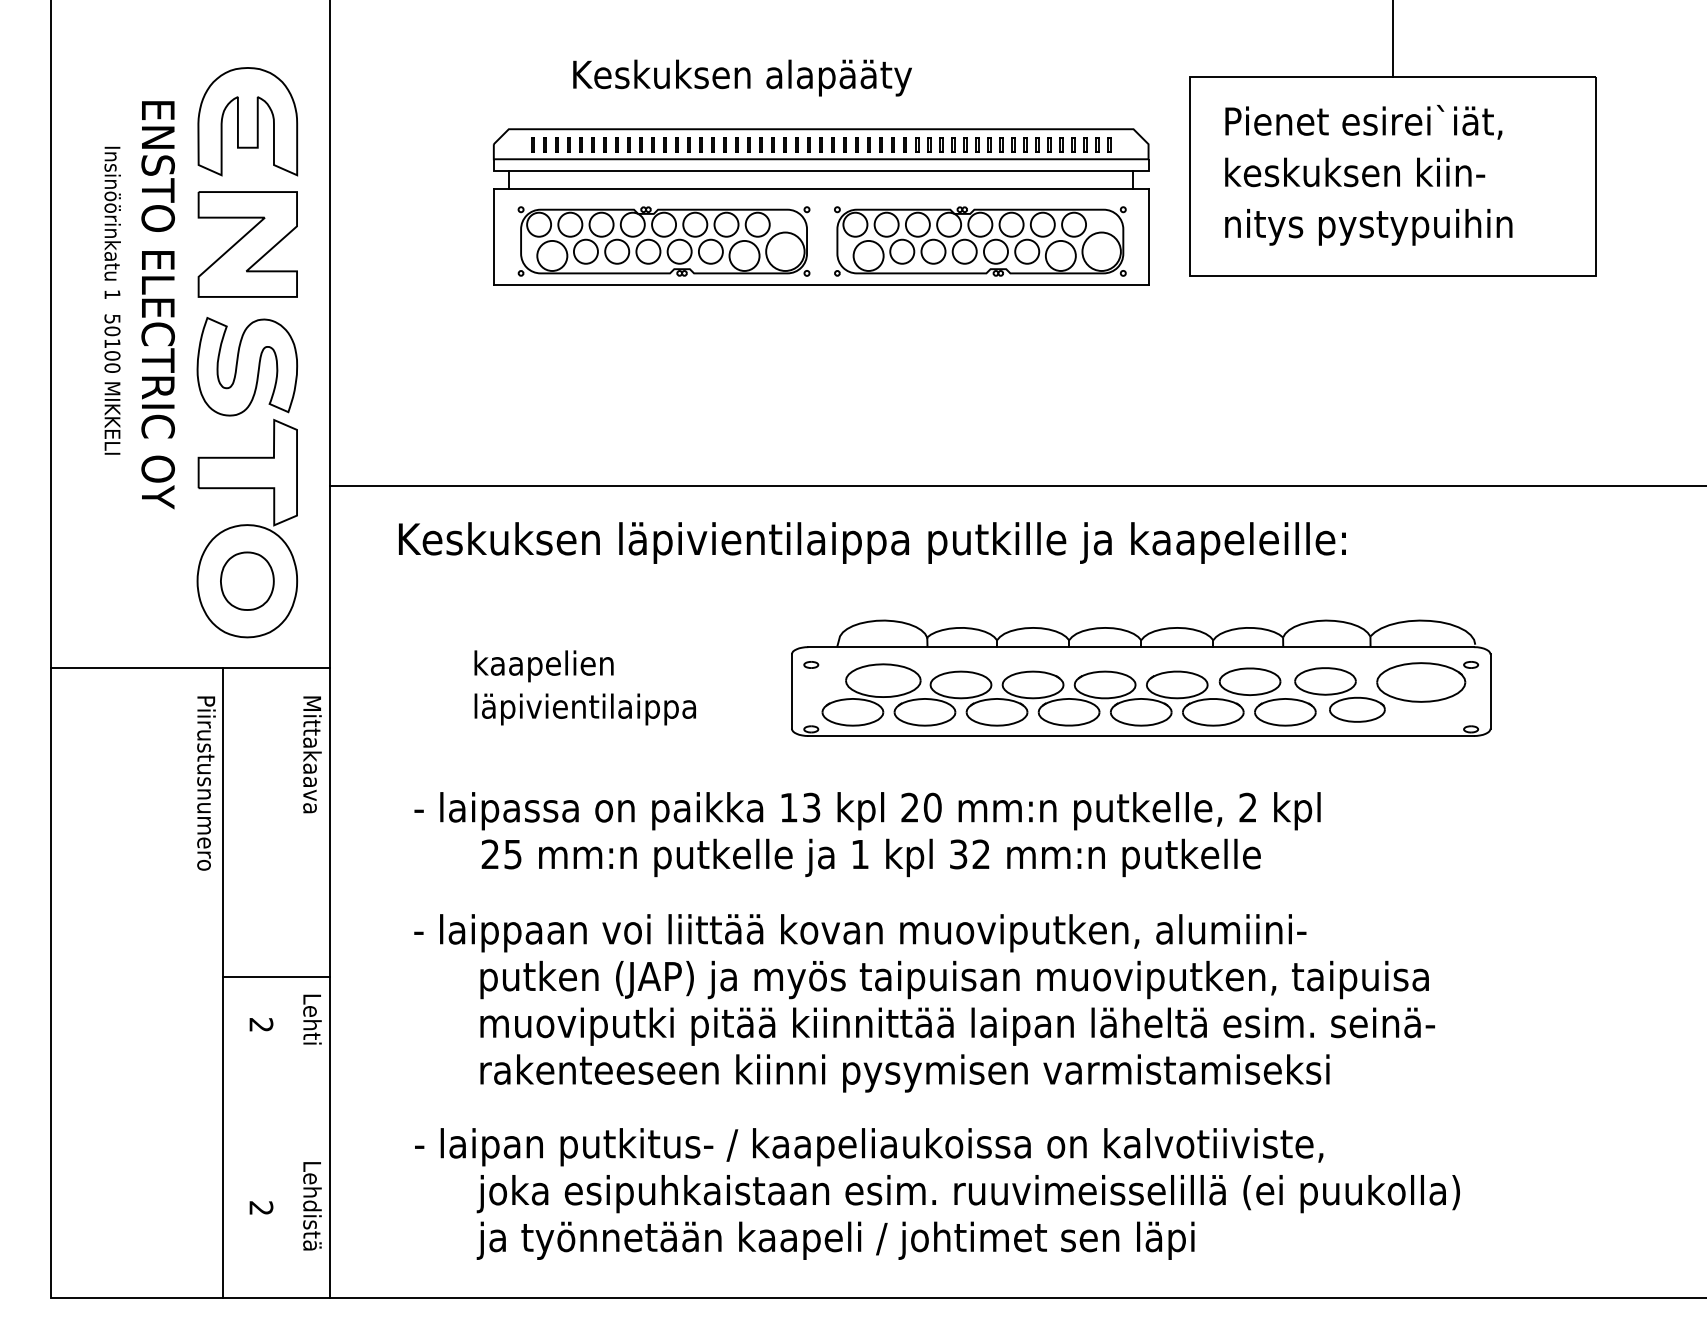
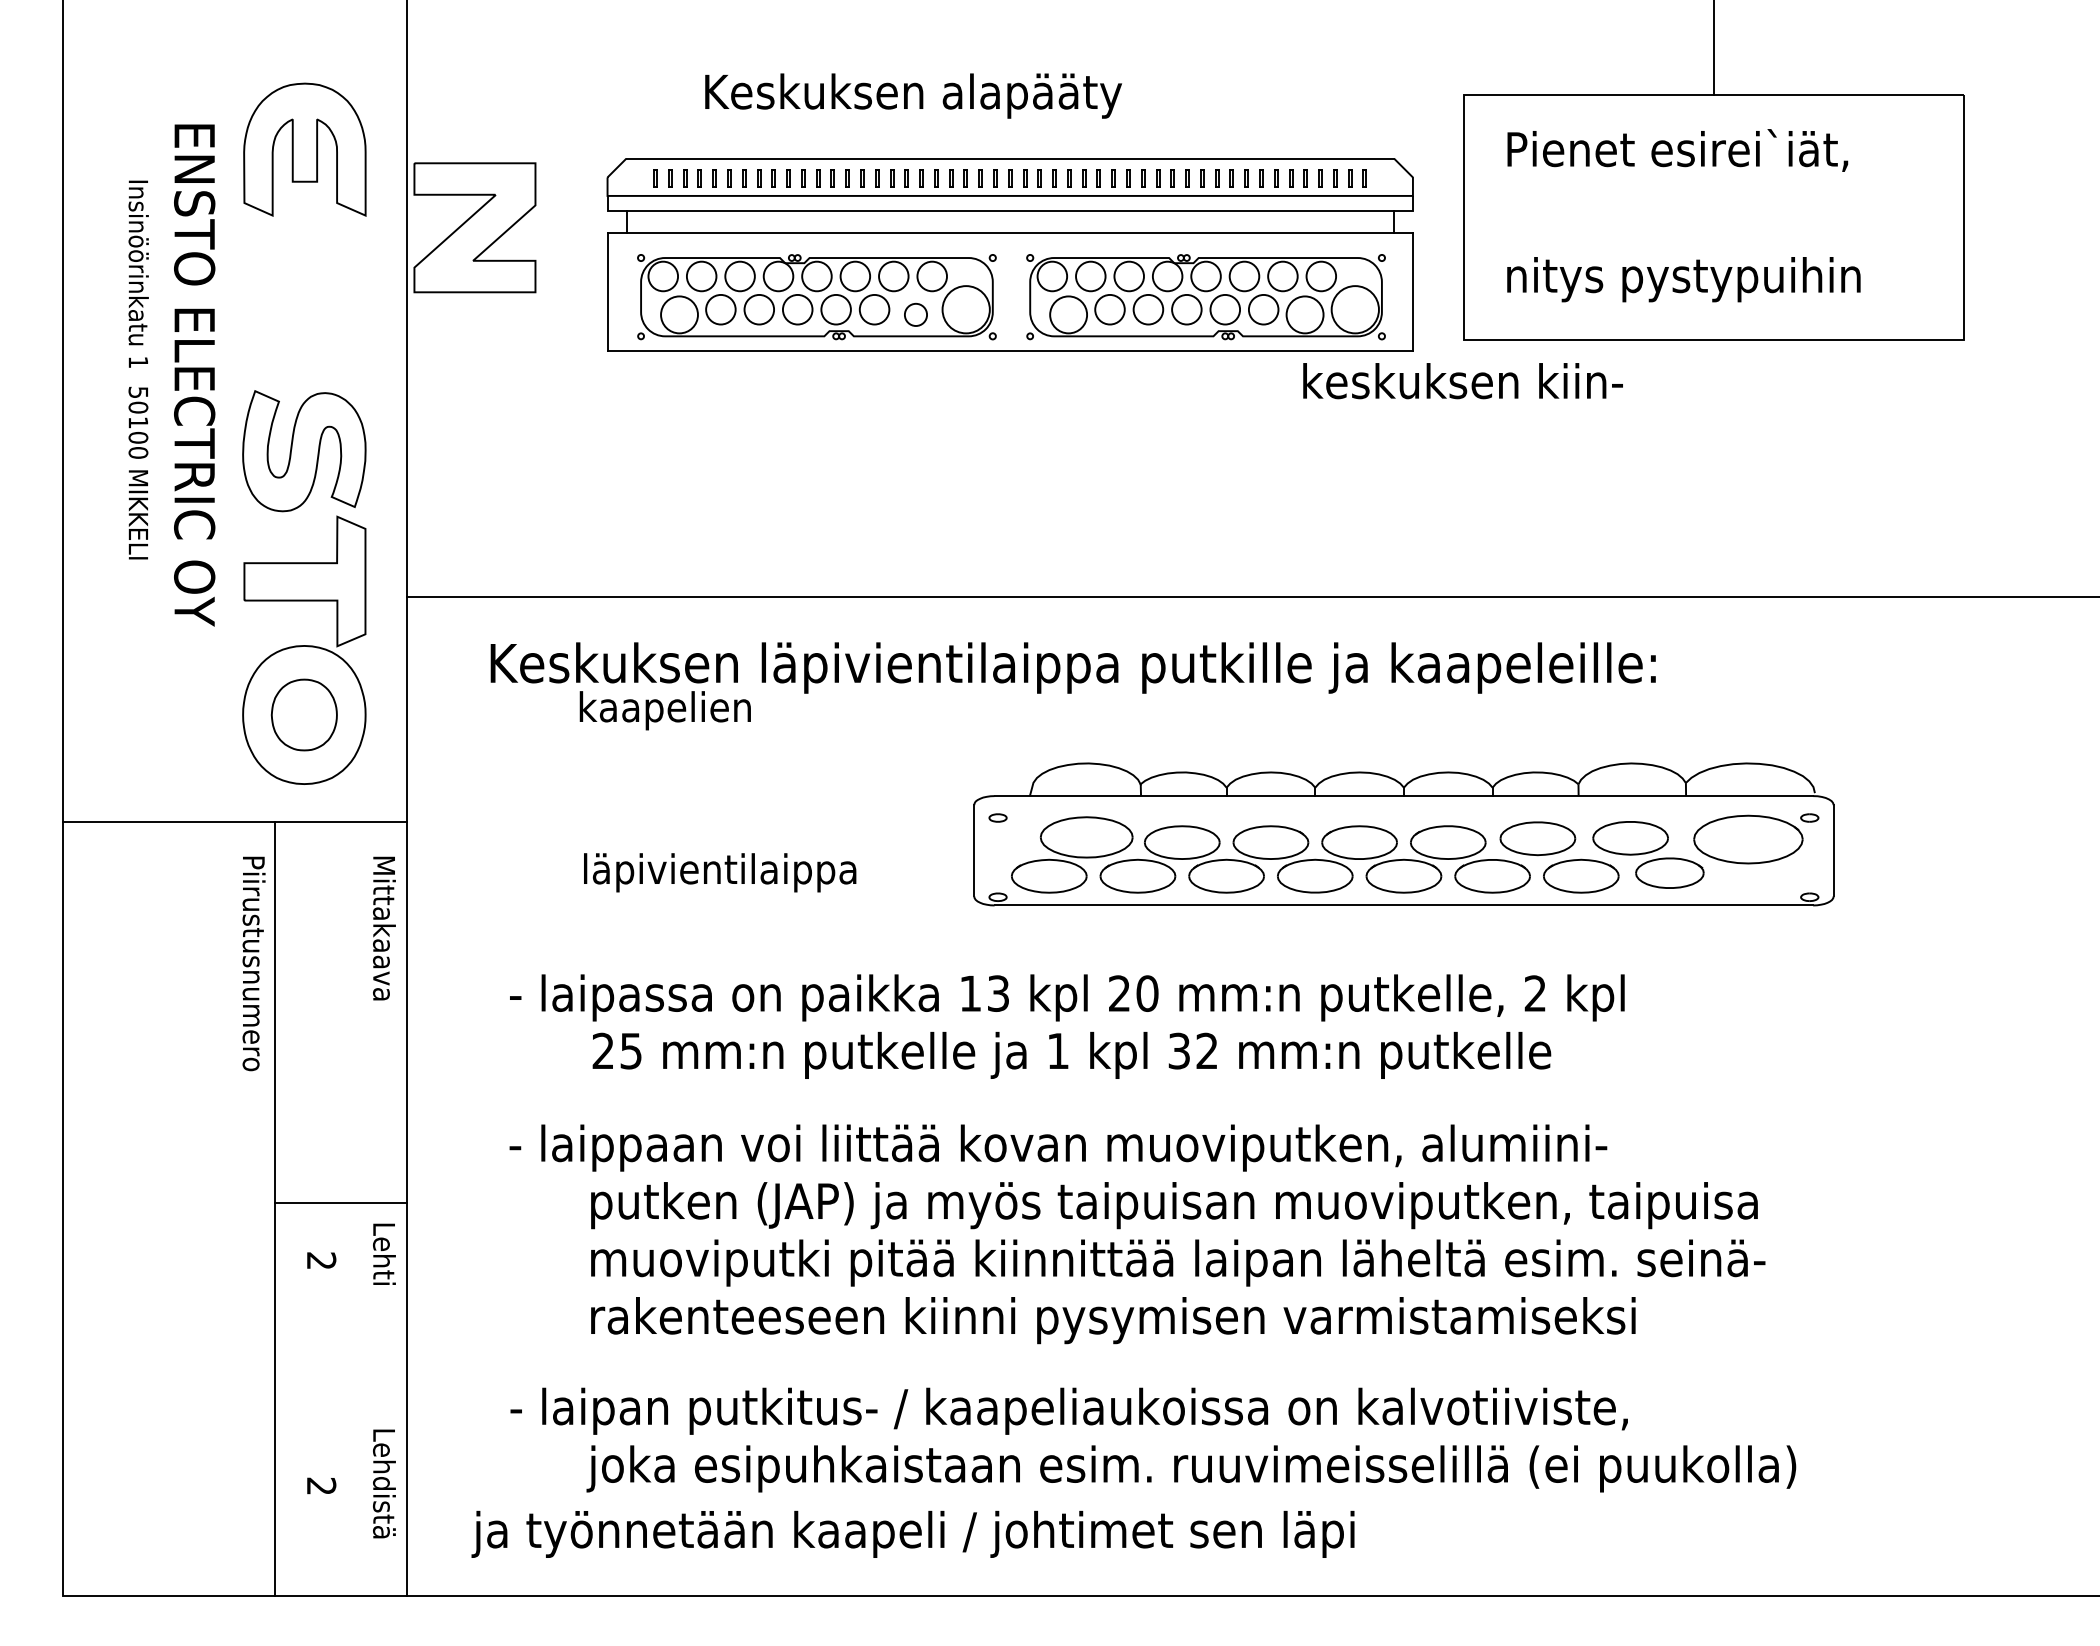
text: (1354, 172) -> (1462, 381), moved
part: (247, 244) -> (474, 227), moved
circle: (744, 255) -> (915, 314), size x0.6
text: (543, 666) -> (664, 710), moved
text: (835, 1240) -> (912, 1533), moved

